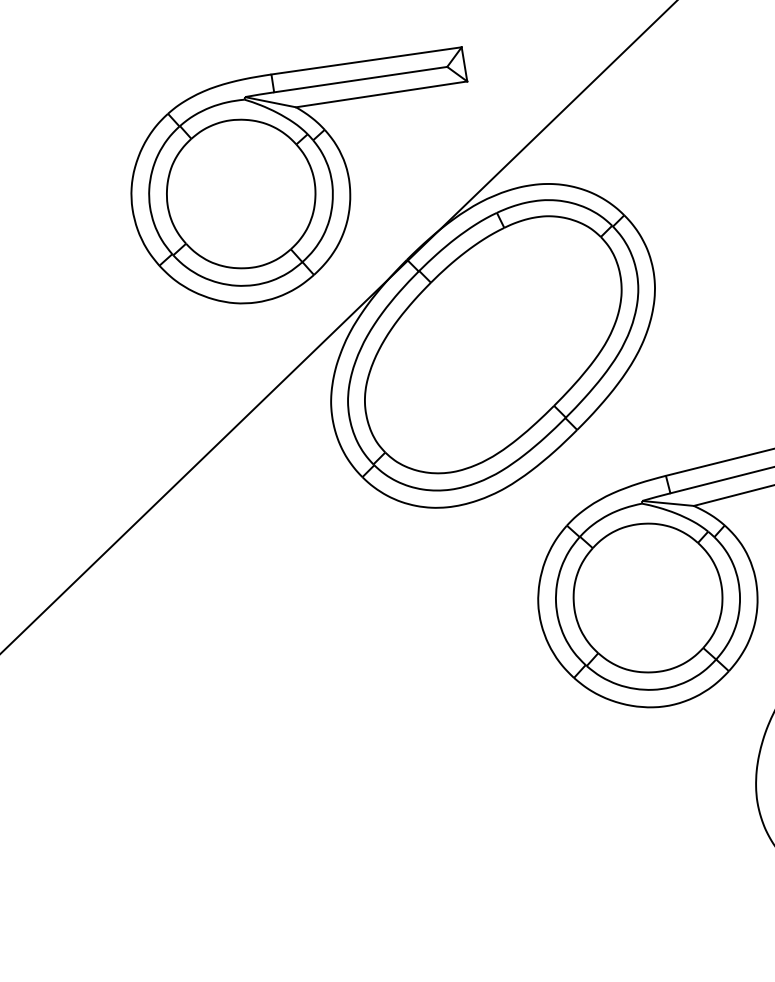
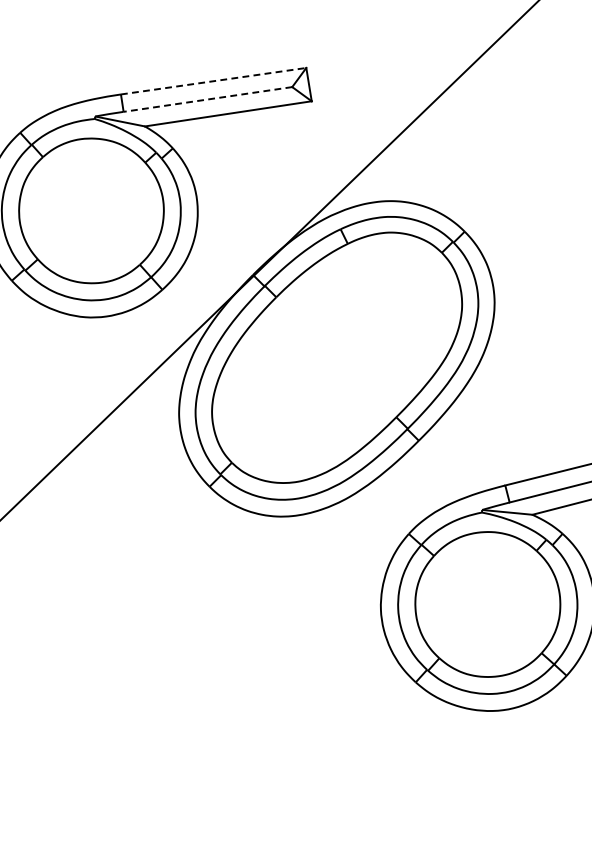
line: (367, 60) -> (214, 80), solid -> dashed
line: (360, 79) -> (207, 99), solid -> dashed

